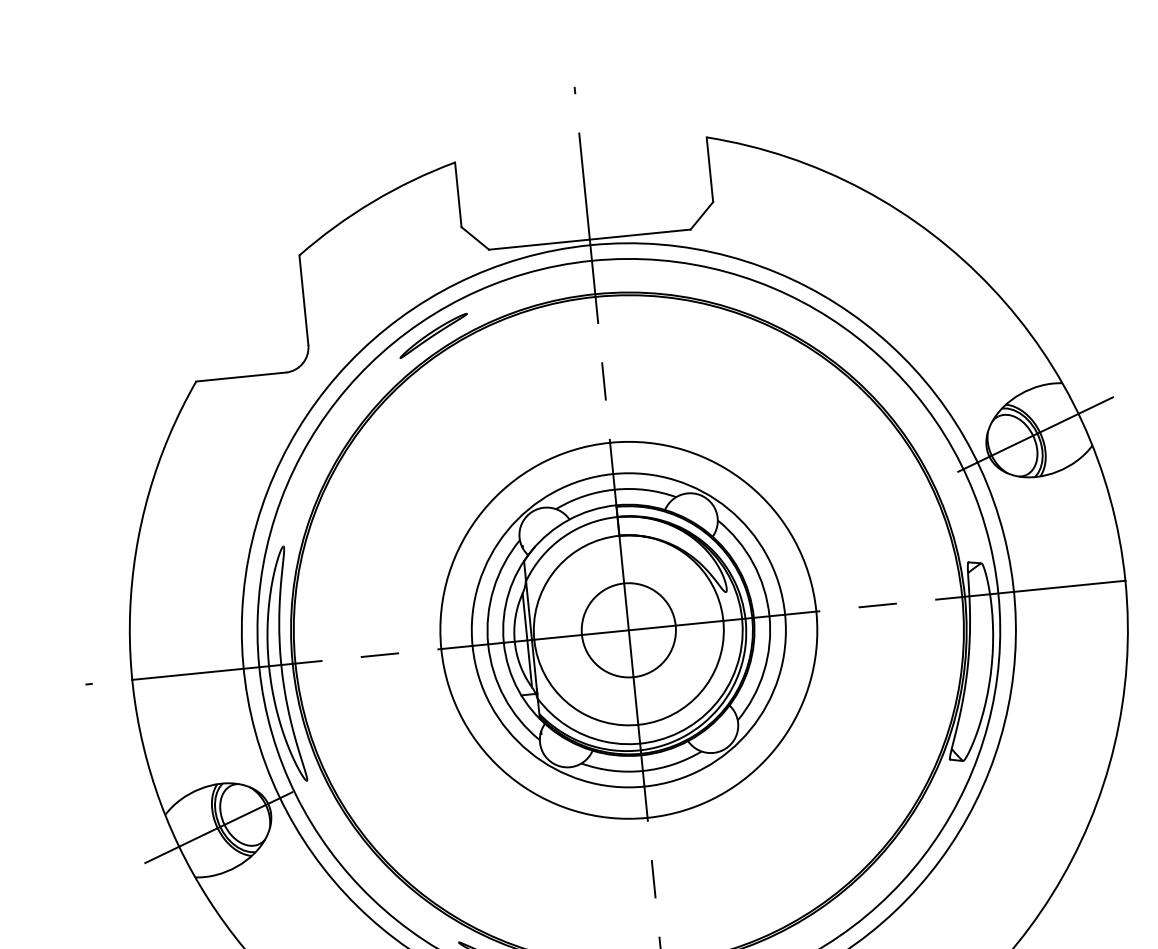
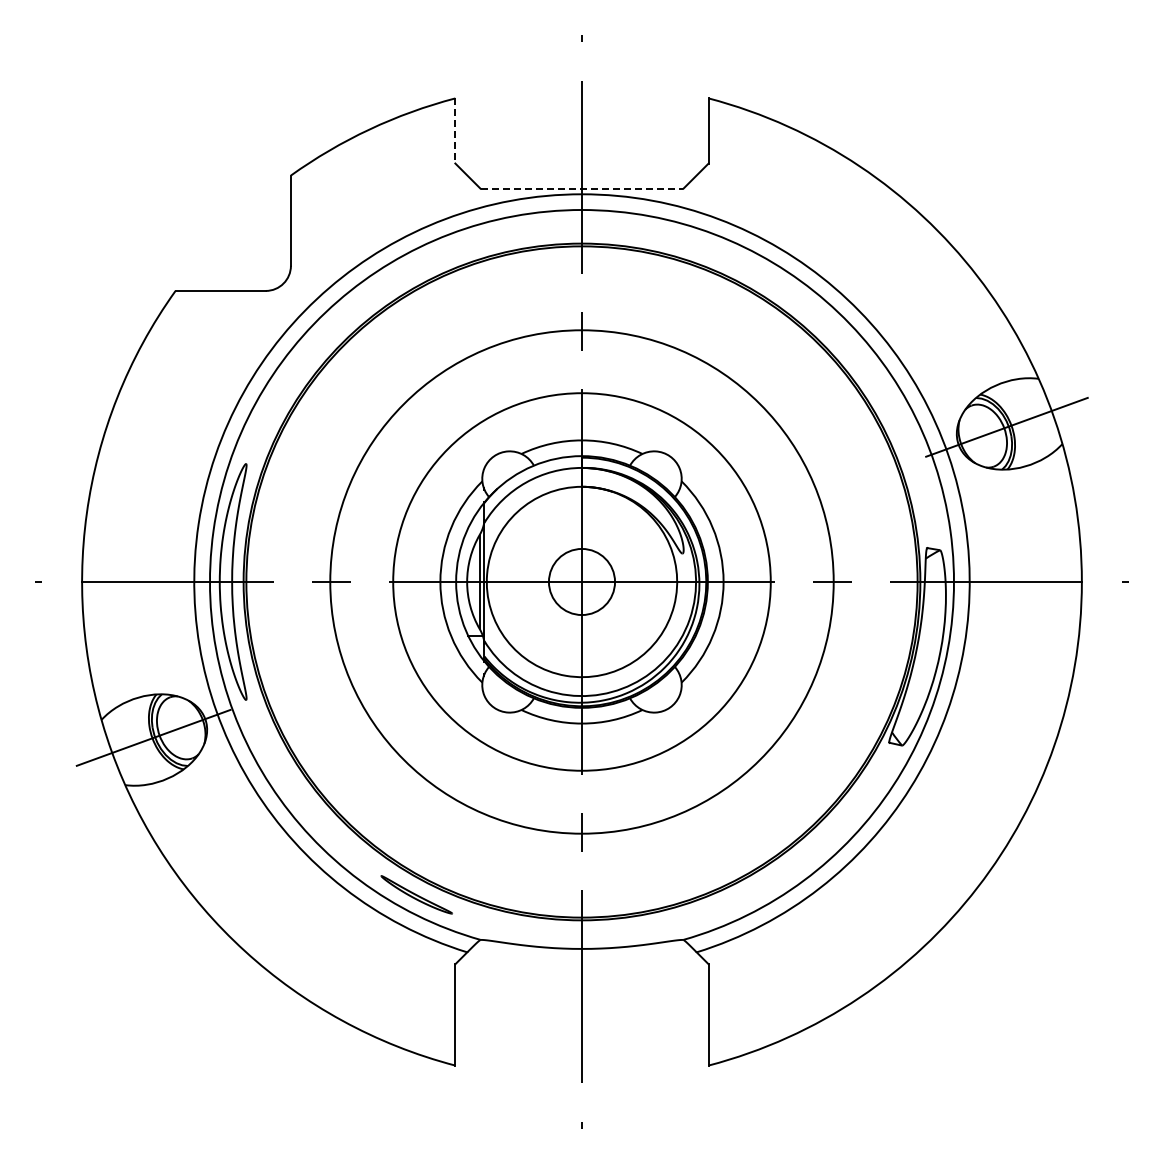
line: (458, 194) -> (455, 130), solid -> dashed
line: (590, 239) -> (582, 188), solid -> dashed
part: (433, 335) -> (416, 268), removed
circle: (628, 629) -> (581, 581), size x0.7
circle: (628, 629) -> (581, 581), size x1.6

